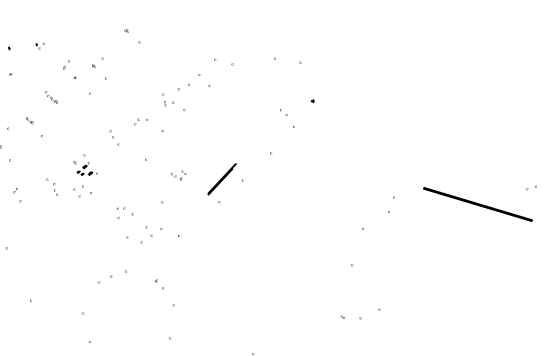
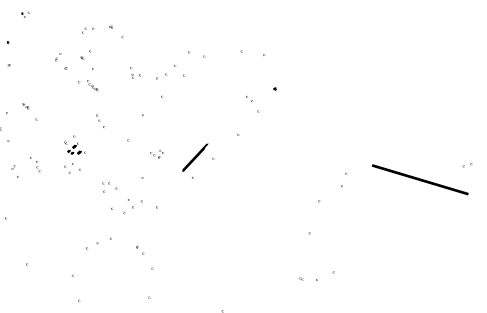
part: (39, 45) -> (24, 14), moved
part: (51, 97) -> (92, 85), moved
part: (168, 99) -> (135, 72), moved
part: (141, 121) -> (88, 30), moved
part: (52, 186) -> (35, 163), moved

